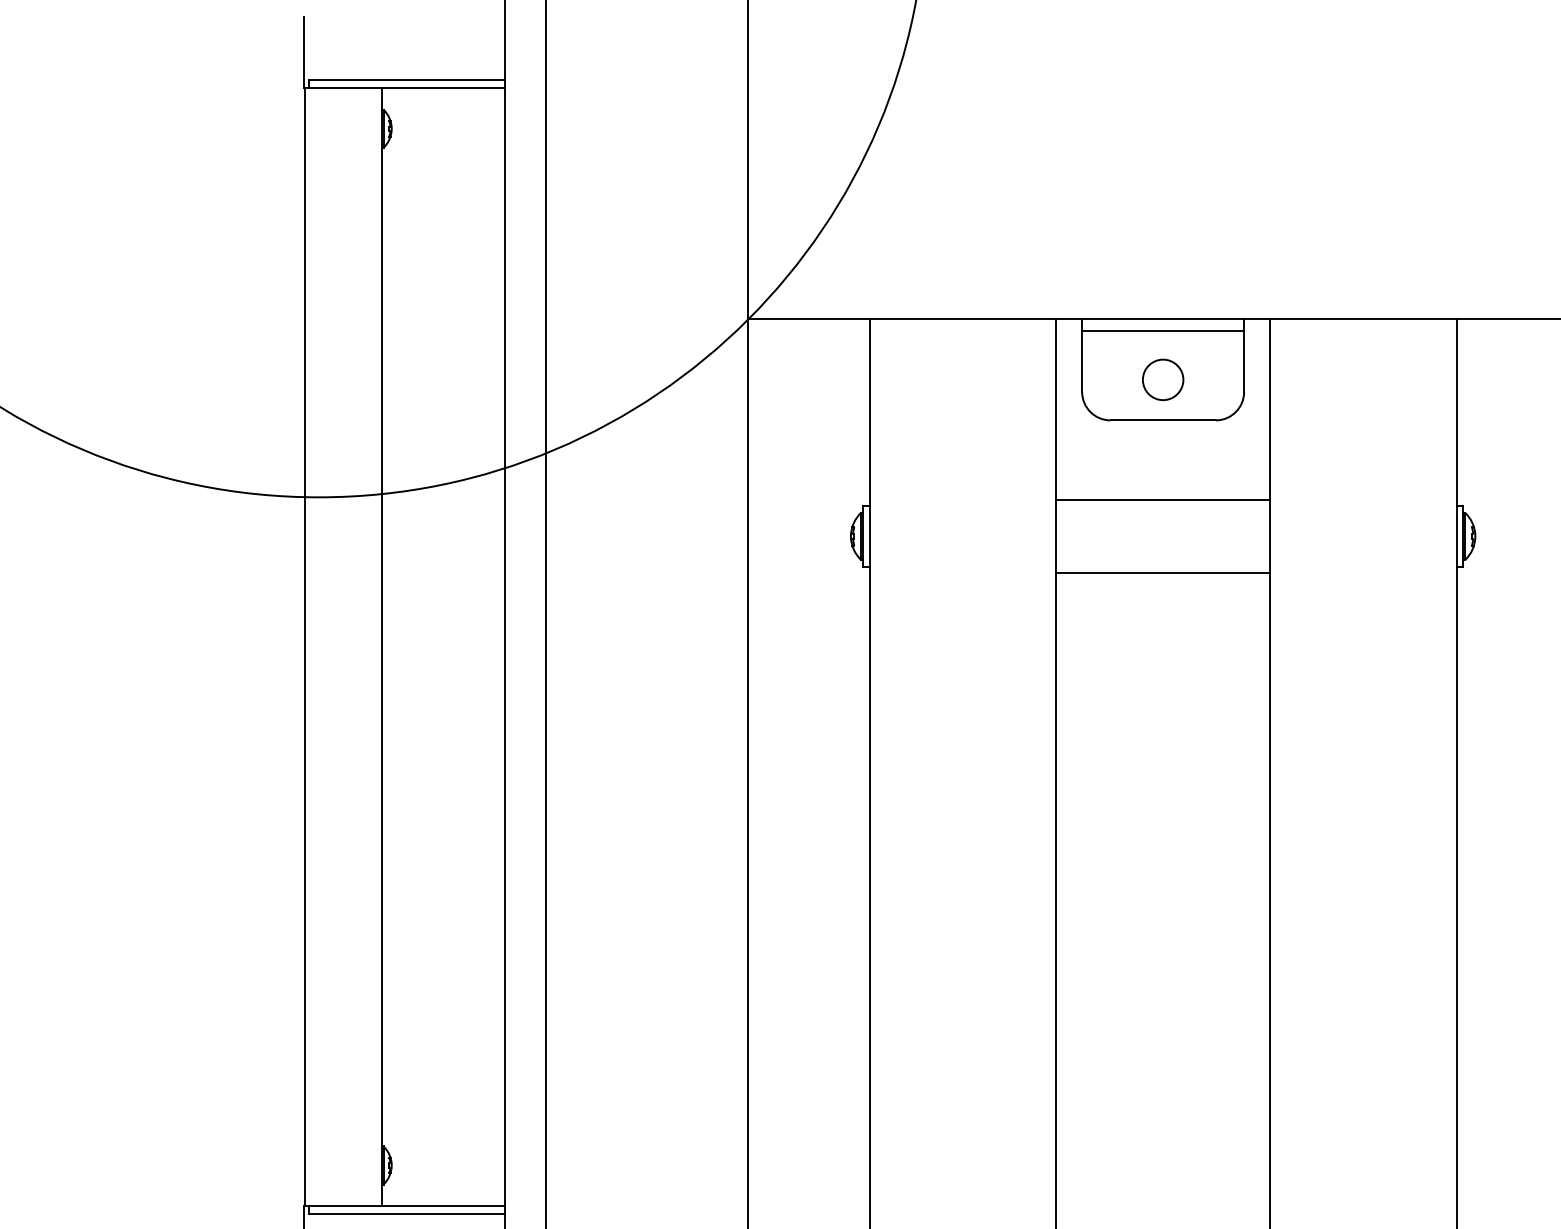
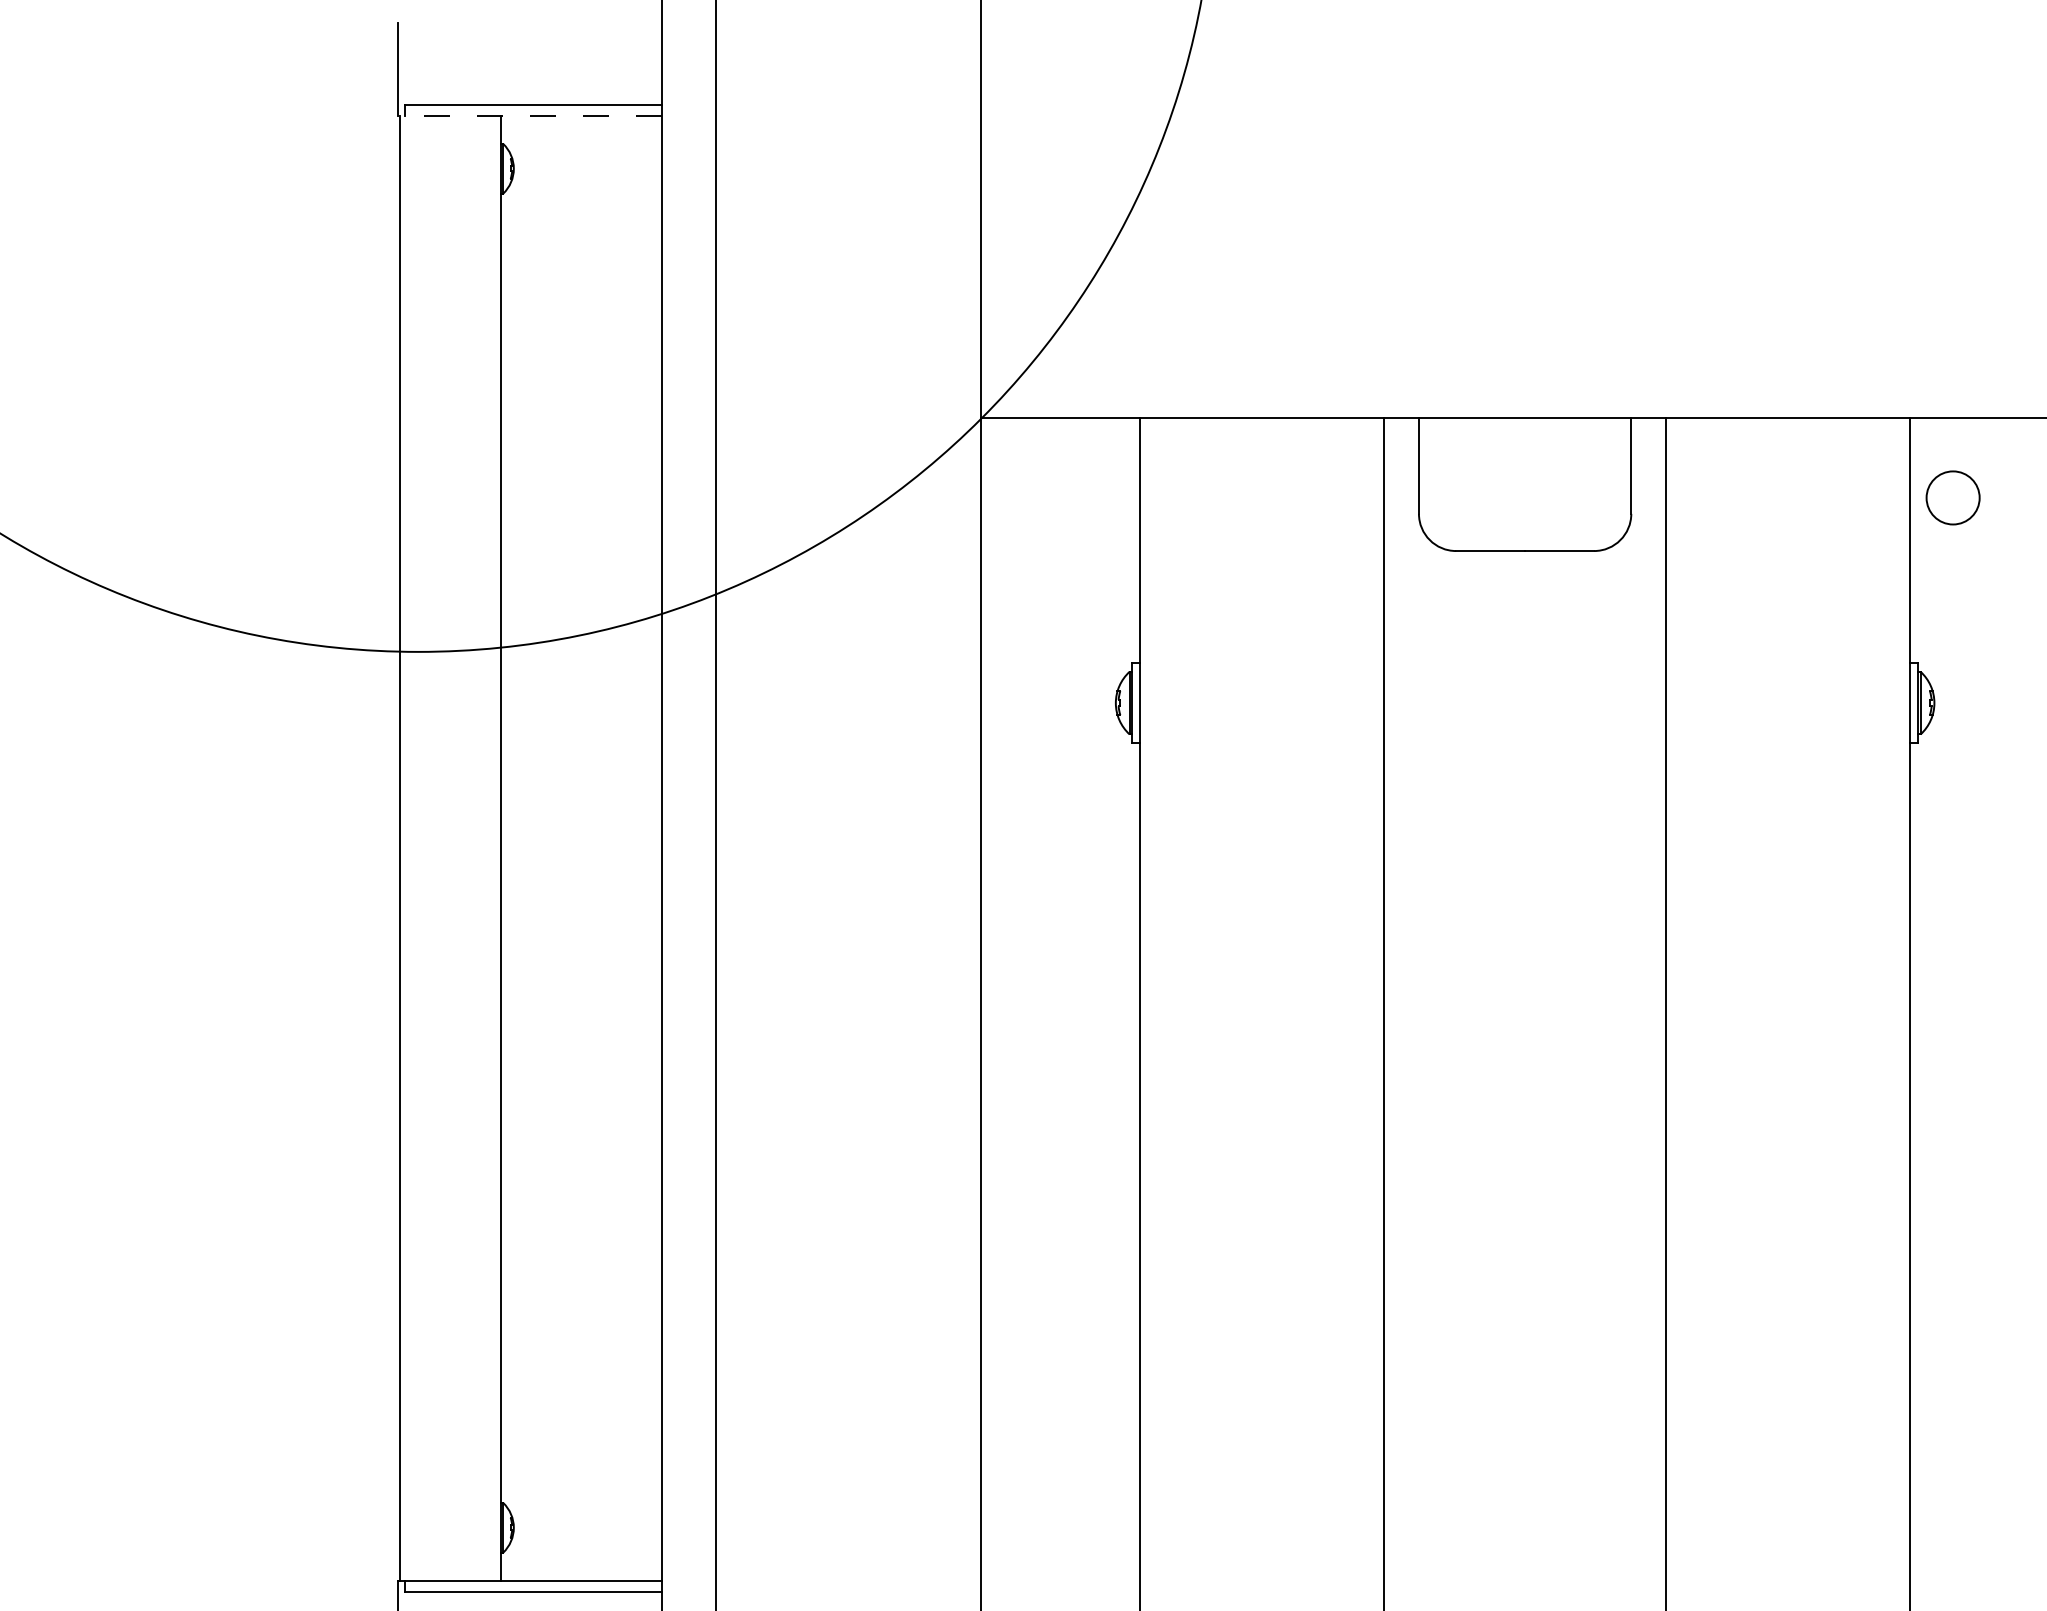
line: (403, 88) -> (529, 115), solid -> dashed
line: (1162, 331) -> (1524, 434), removed
circle: (1162, 379) -> (1952, 497), moved
line: (1162, 500) -> (1524, 655), removed
line: (1162, 572) -> (1524, 750), removed

